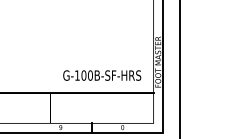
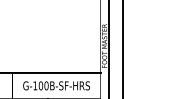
text: (102, 75) -> (56, 85), moved

